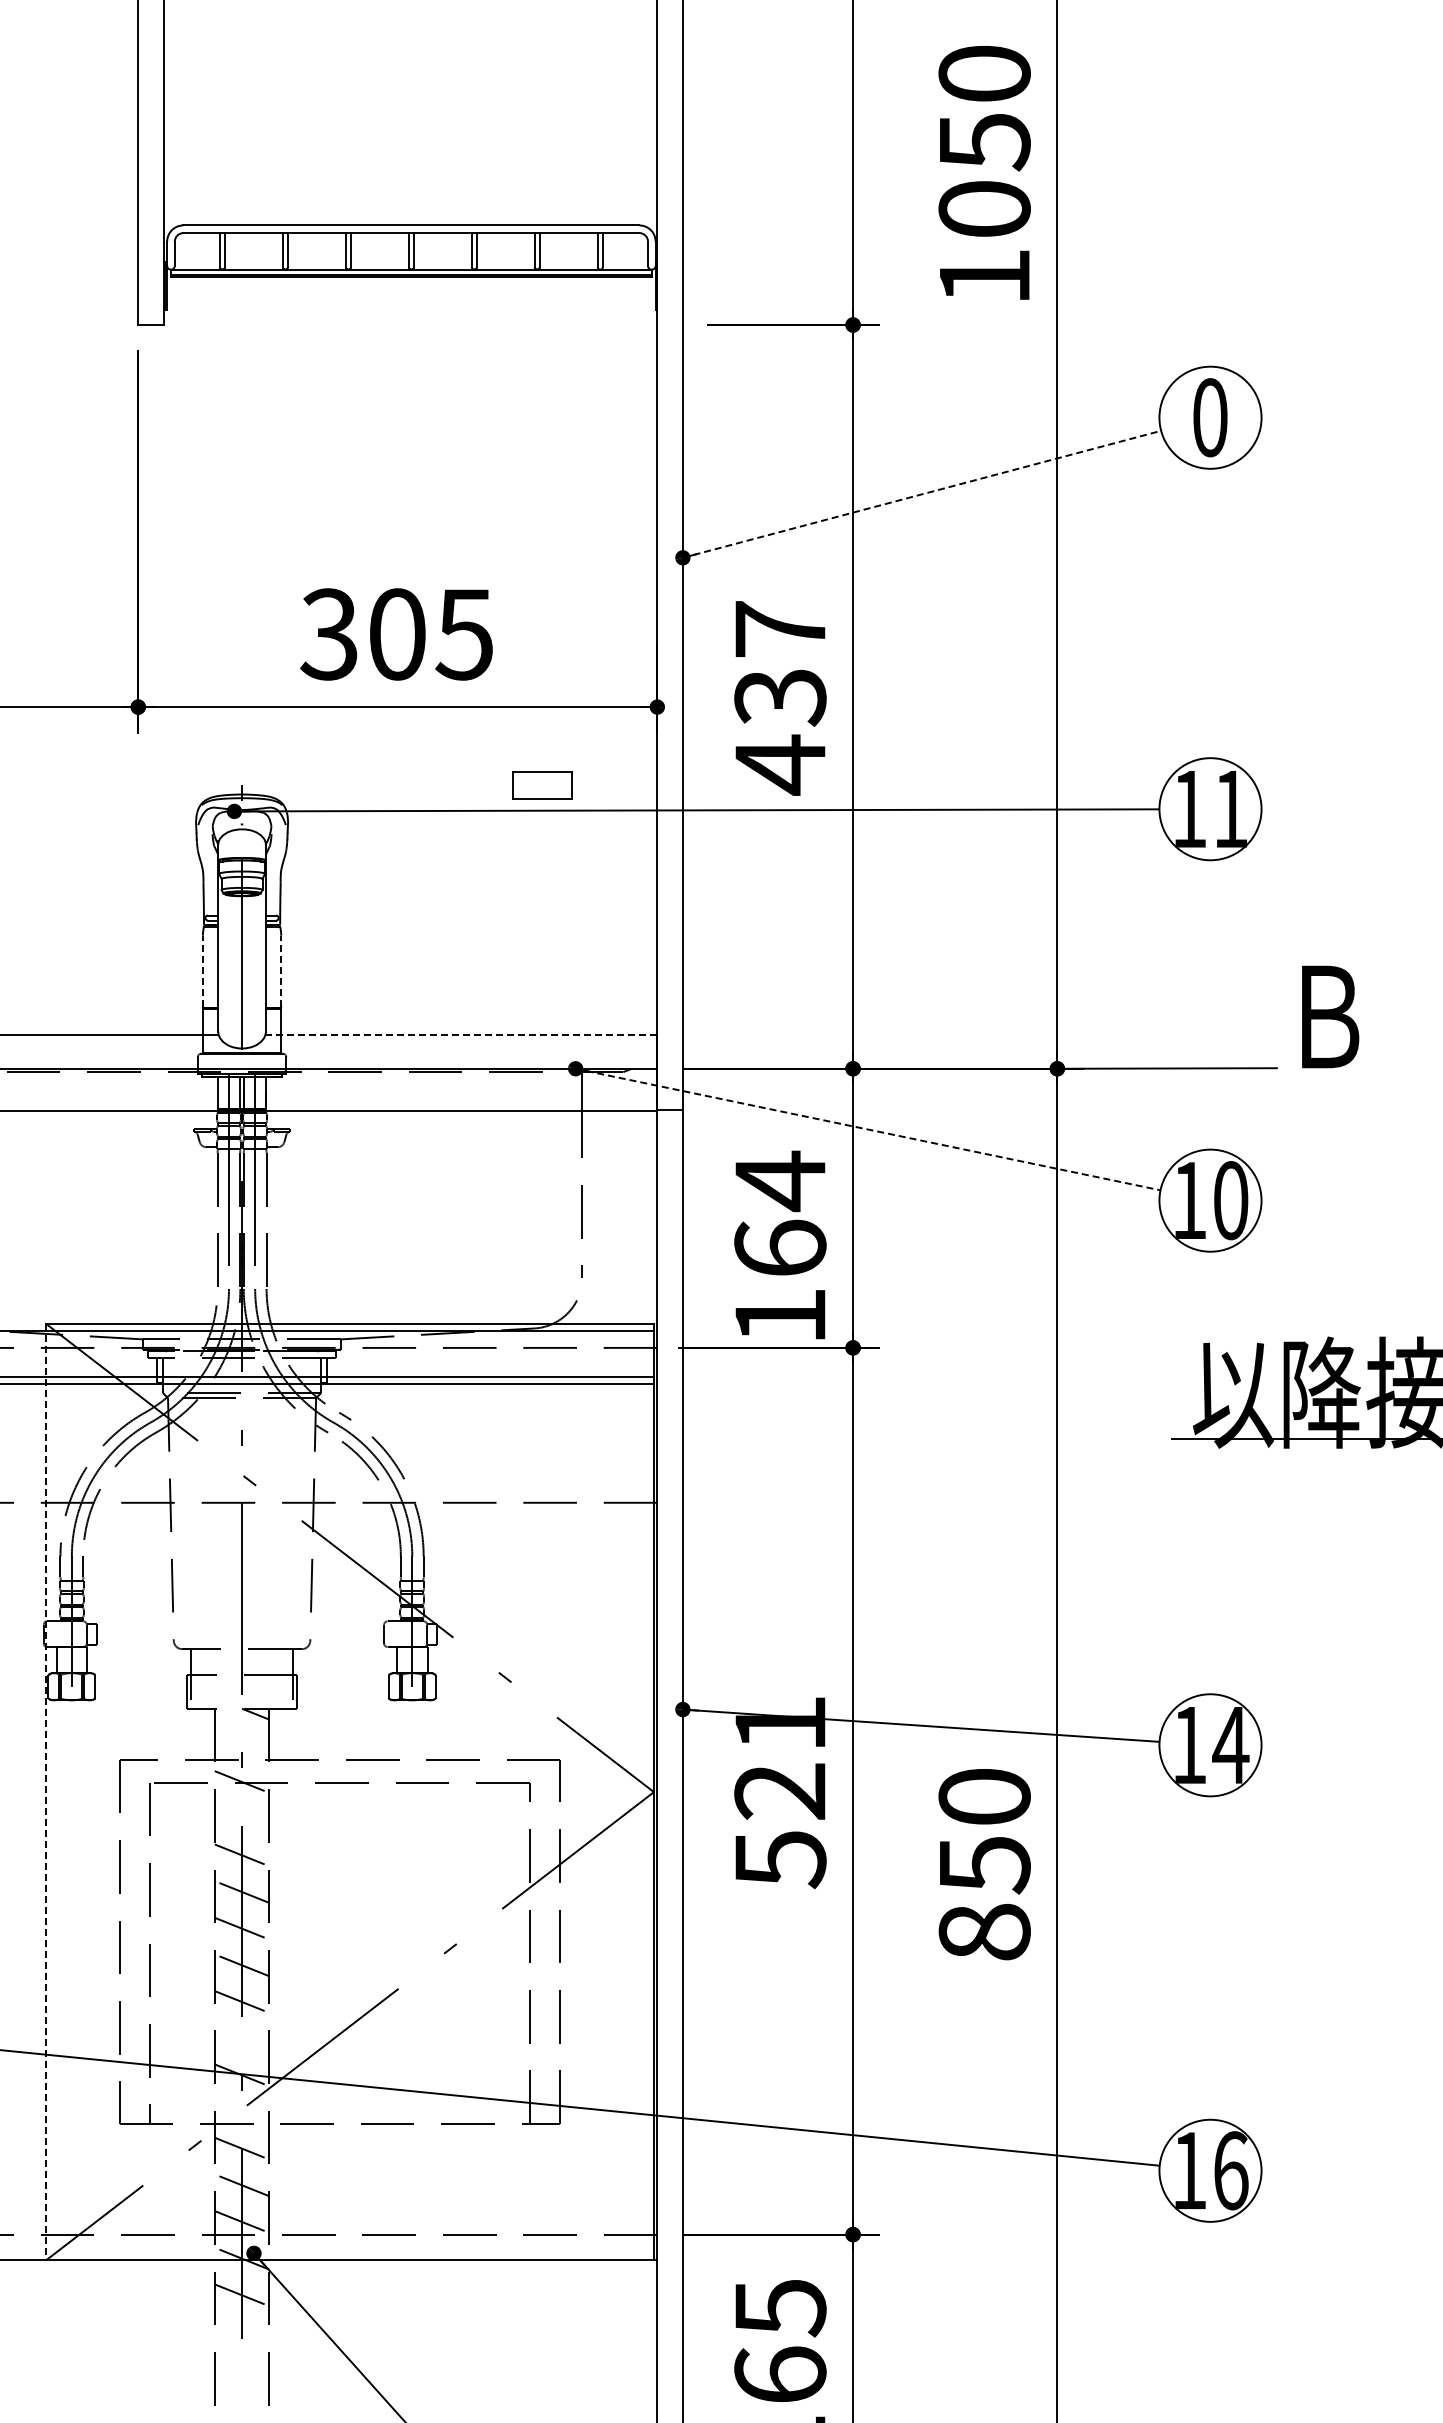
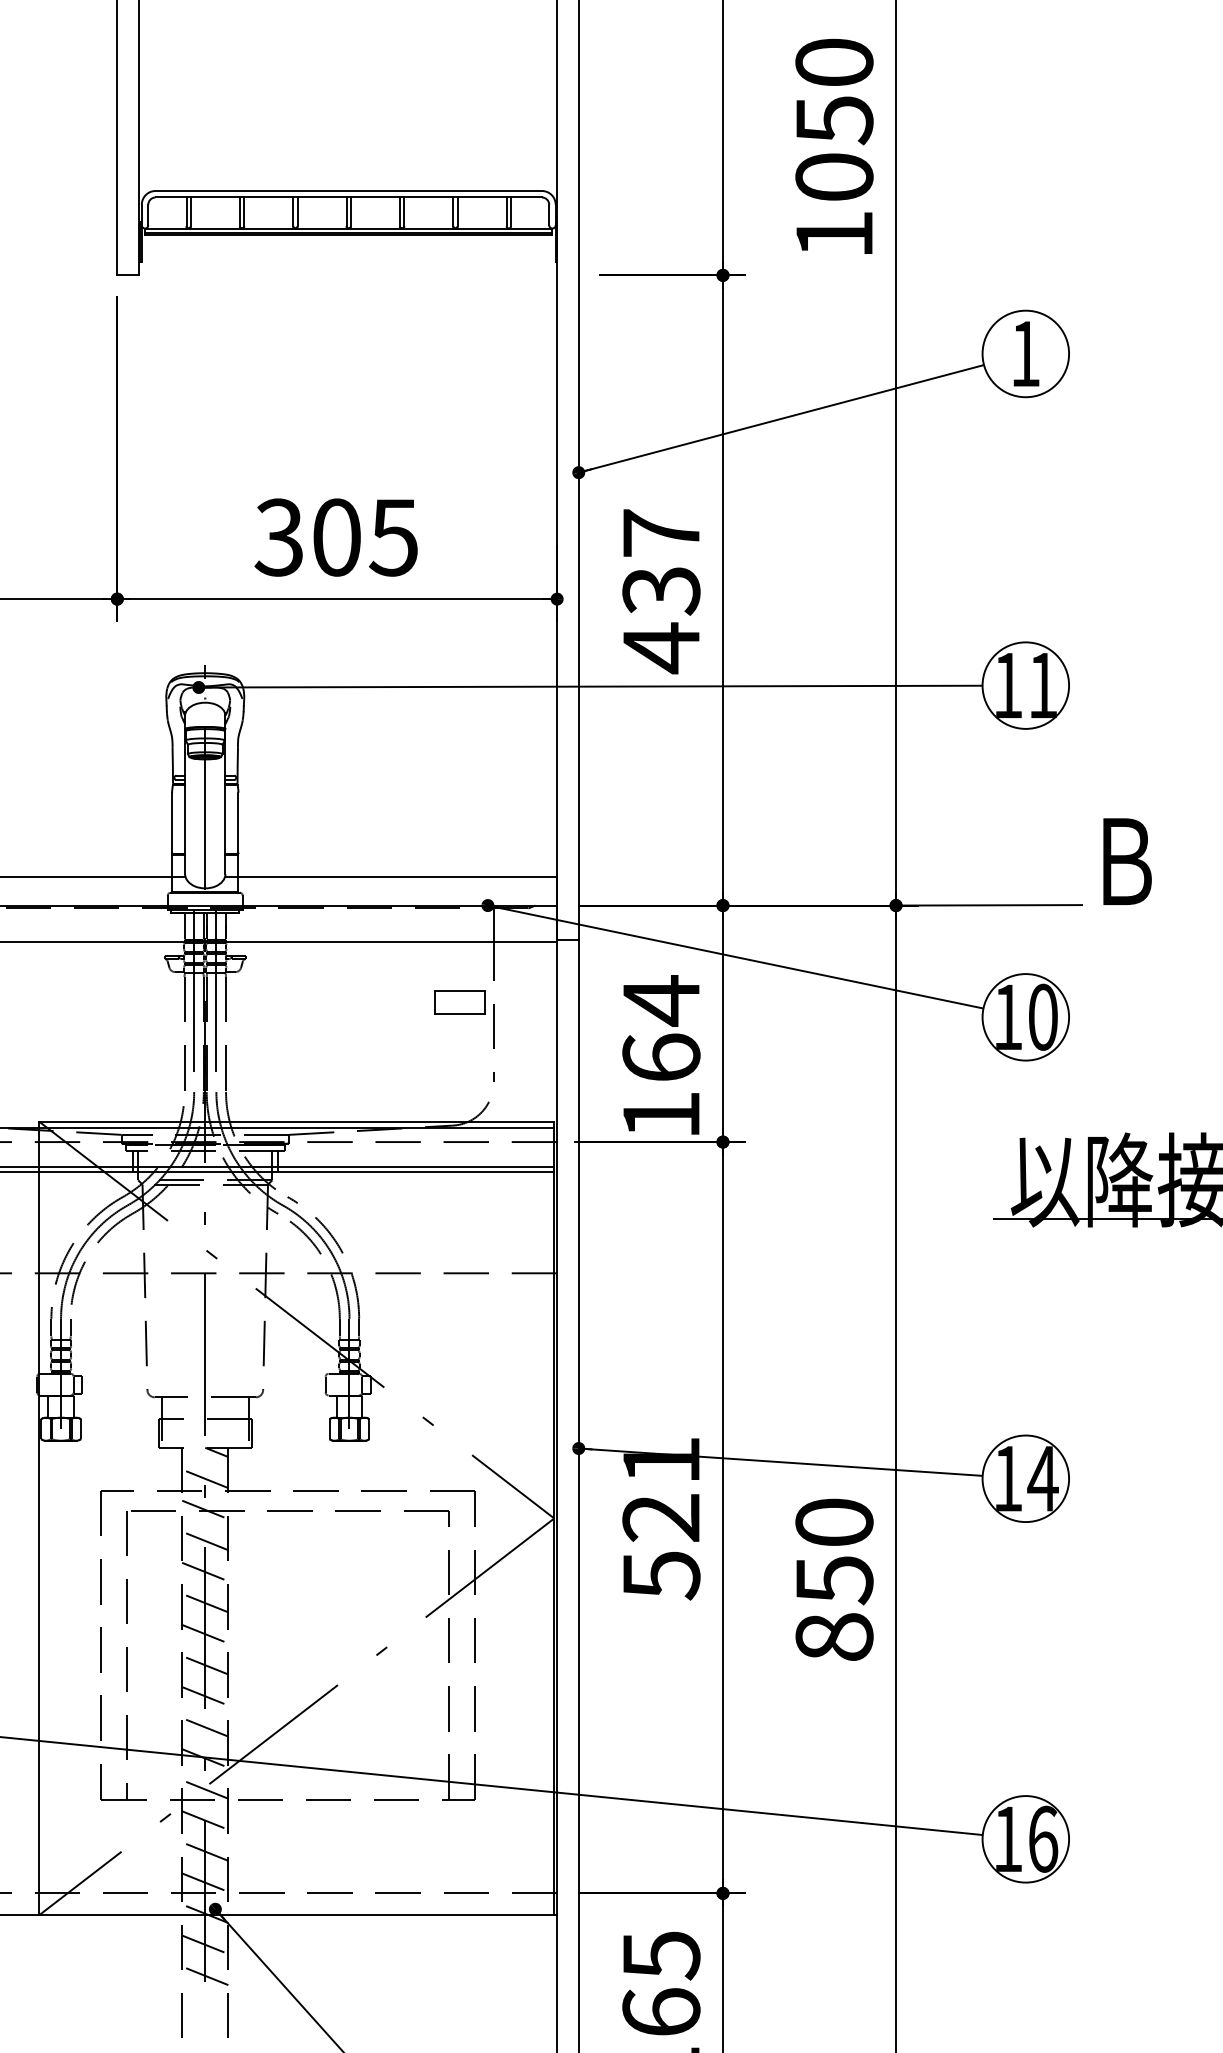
text: (1210, 417) -> (1025, 353), 0 -> 1
line: (922, 494) -> (781, 418), dashed -> solid
part: (542, 785) -> (459, 1002), moved
line: (202, 971) -> (171, 823), dashed -> solid
line: (281, 971) -> (238, 823), dashed -> solid
line: (461, 1034) -> (391, 876), dashed -> solid
line: (868, 1129) -> (736, 957), dashed -> solid
line: (241, 1745) -> (204, 1478), added
line: (46, 1792) -> (39, 1518), dashed -> solid
line: (241, 1818) -> (204, 1540), added
line: (241, 2038) -> (204, 1727), added
line: (241, 2111) -> (204, 1789), added
line: (241, 2331) -> (204, 1975), added

